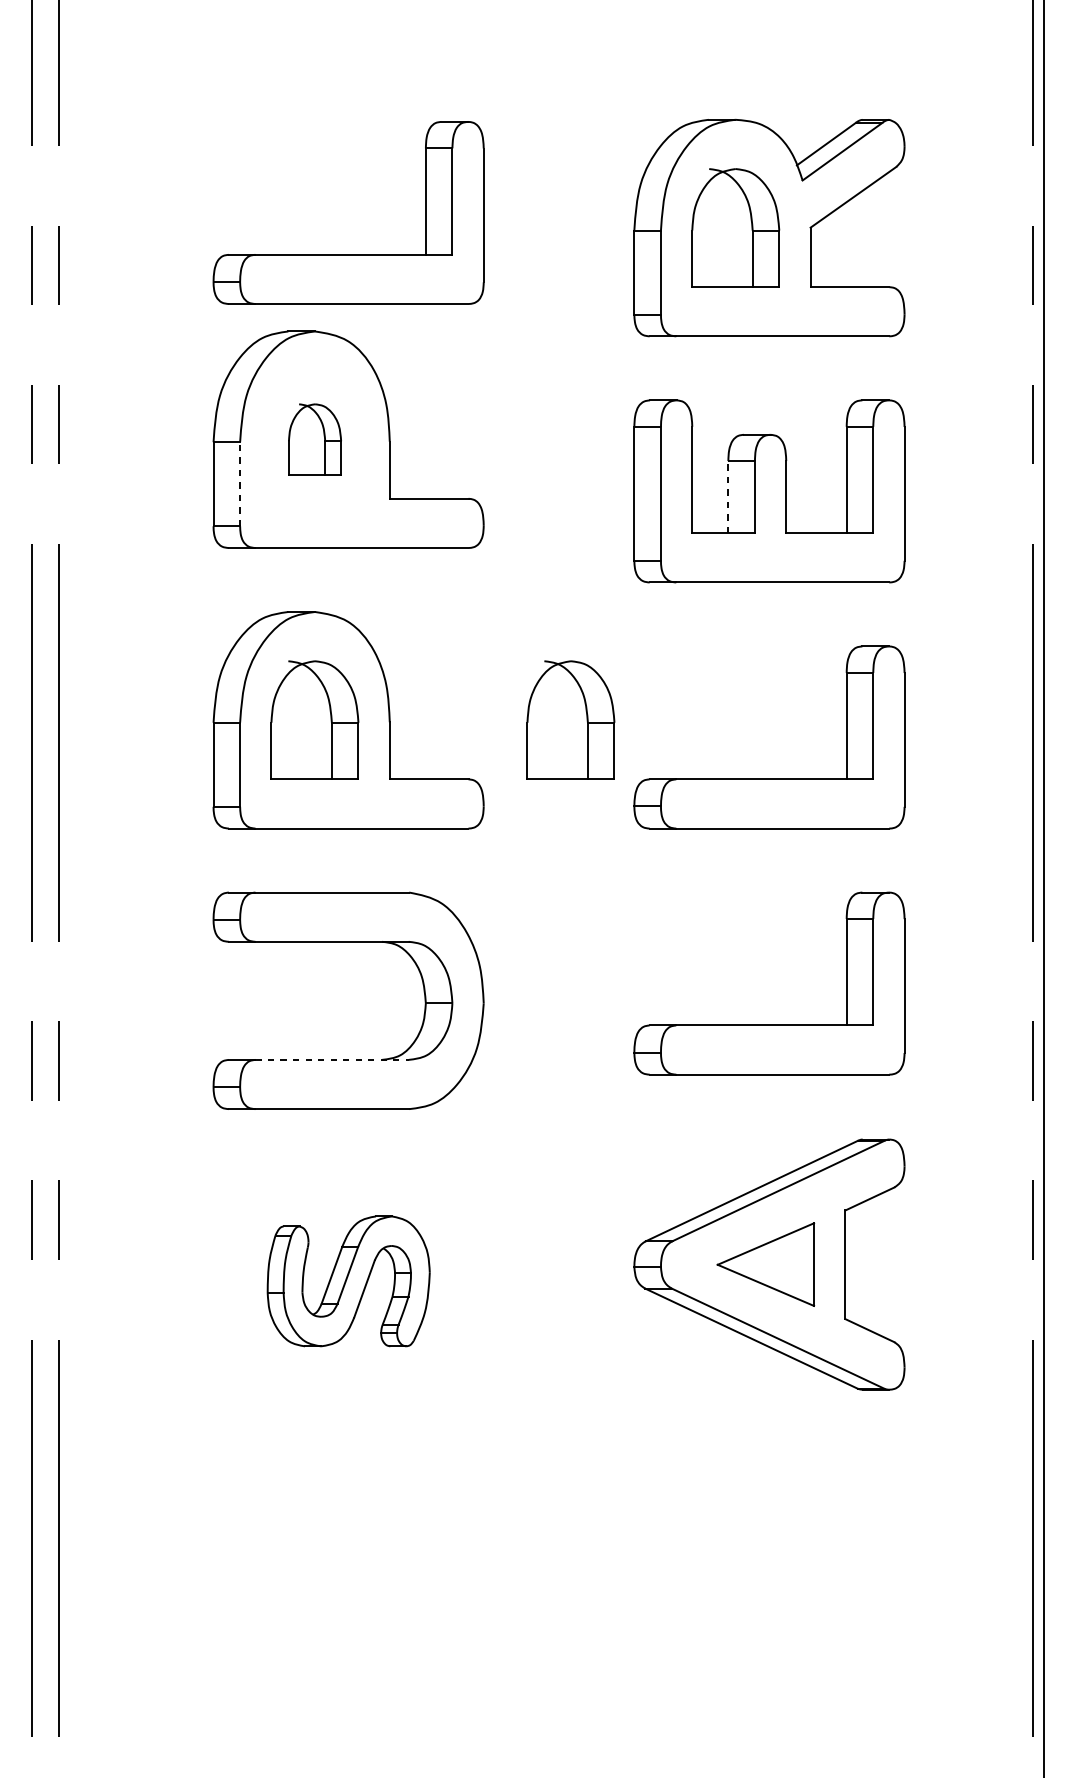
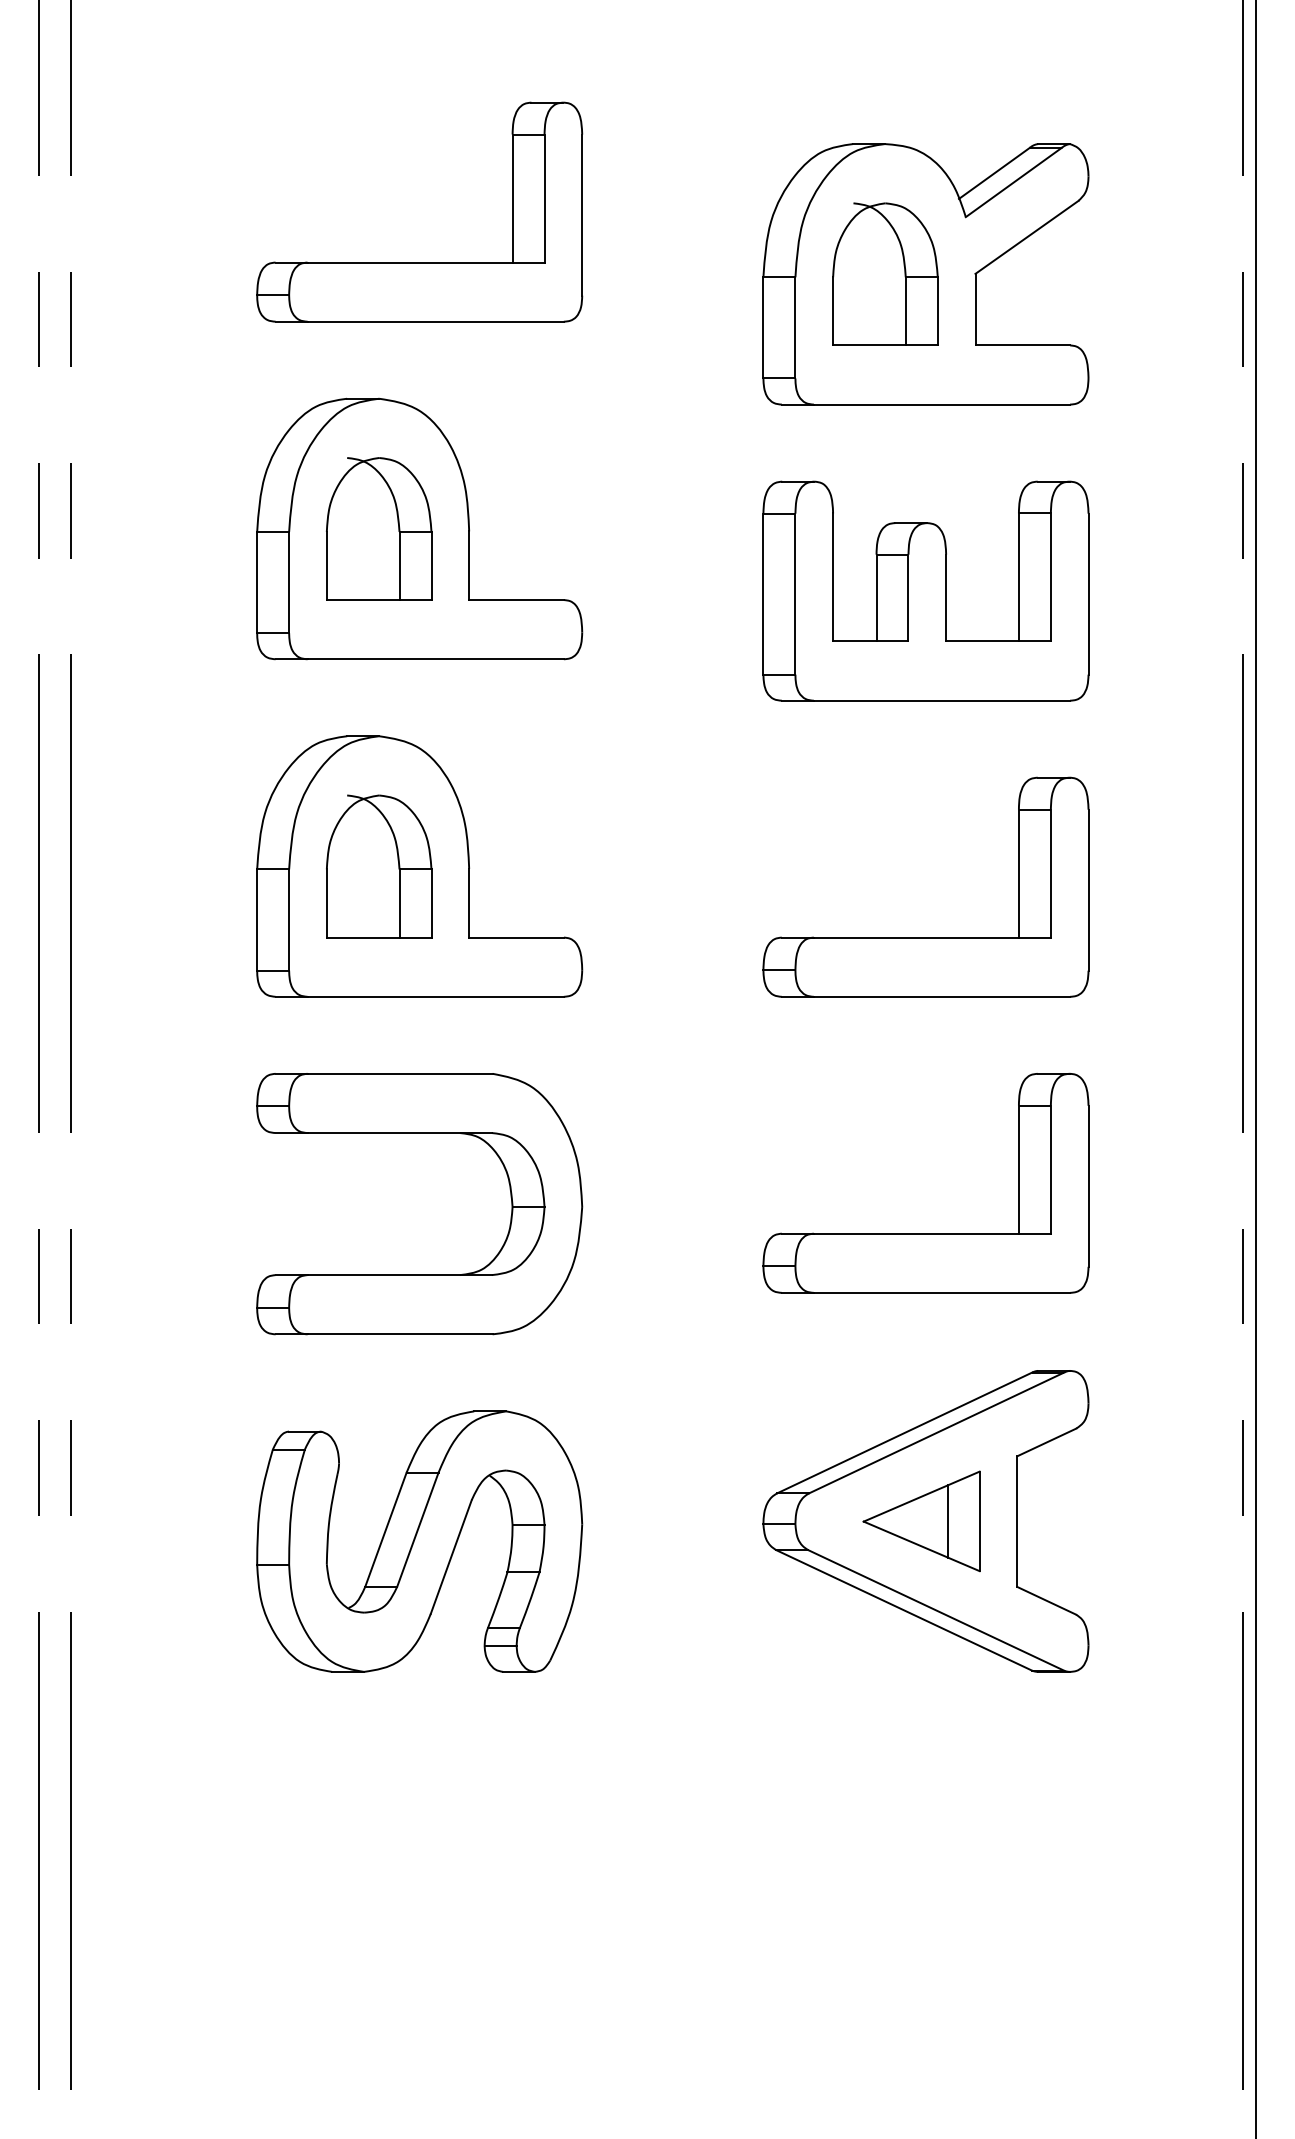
part: (348, 254) -> (419, 262), moved
part: (315, 439) -> (379, 528), size x1.67
line: (240, 484) -> (289, 582), dashed -> solid
line: (728, 496) -> (876, 597), dashed -> solid
part: (571, 720) -> (687, 866), removed
line: (332, 1060) -> (400, 1275), dashed -> solid
line: (787, 1264) -> (947, 1521), added
part: (348, 1281) -> (419, 1541), size x1.67

